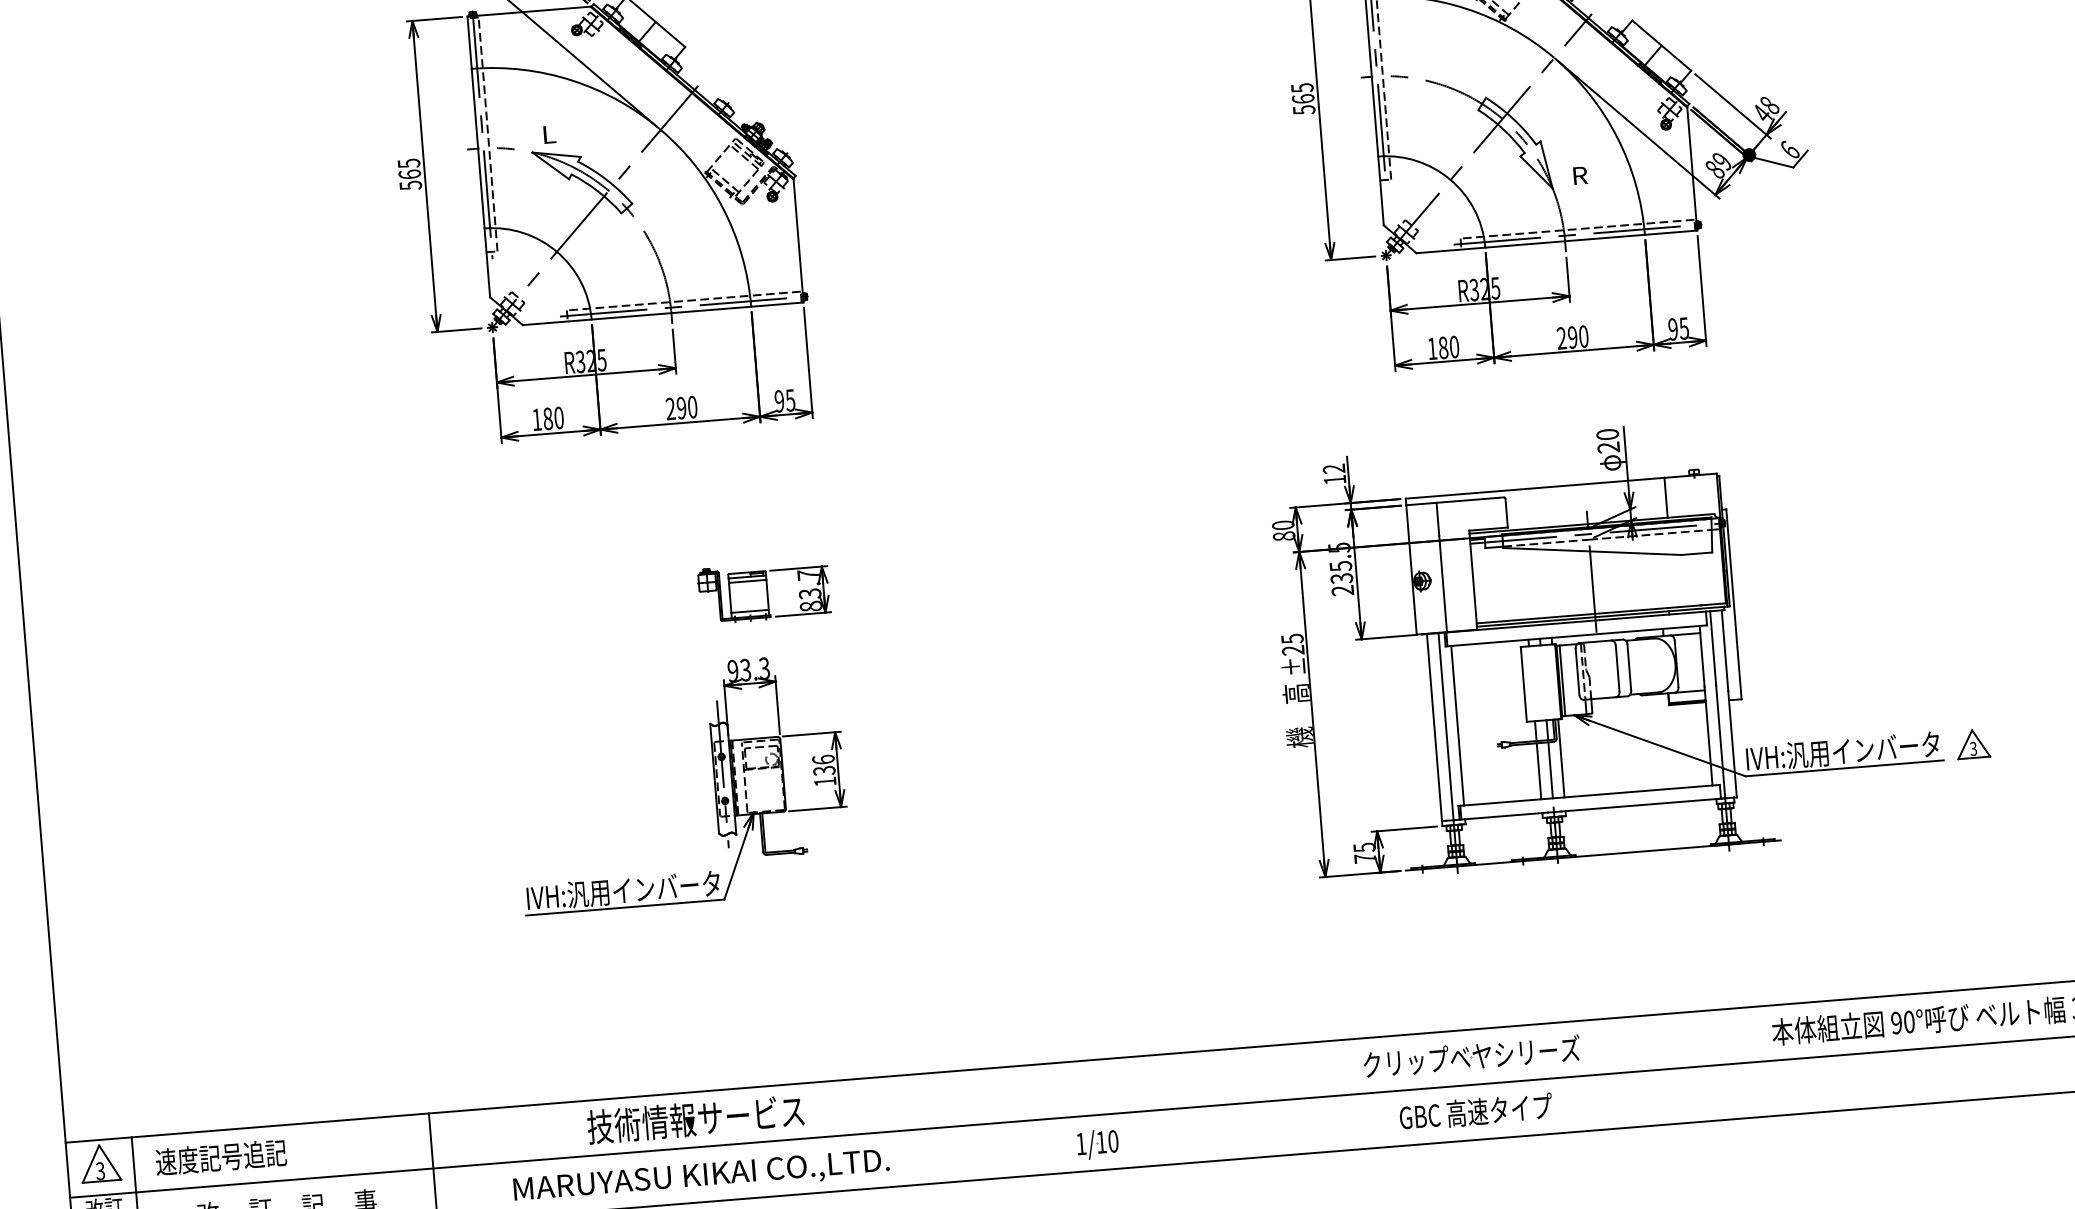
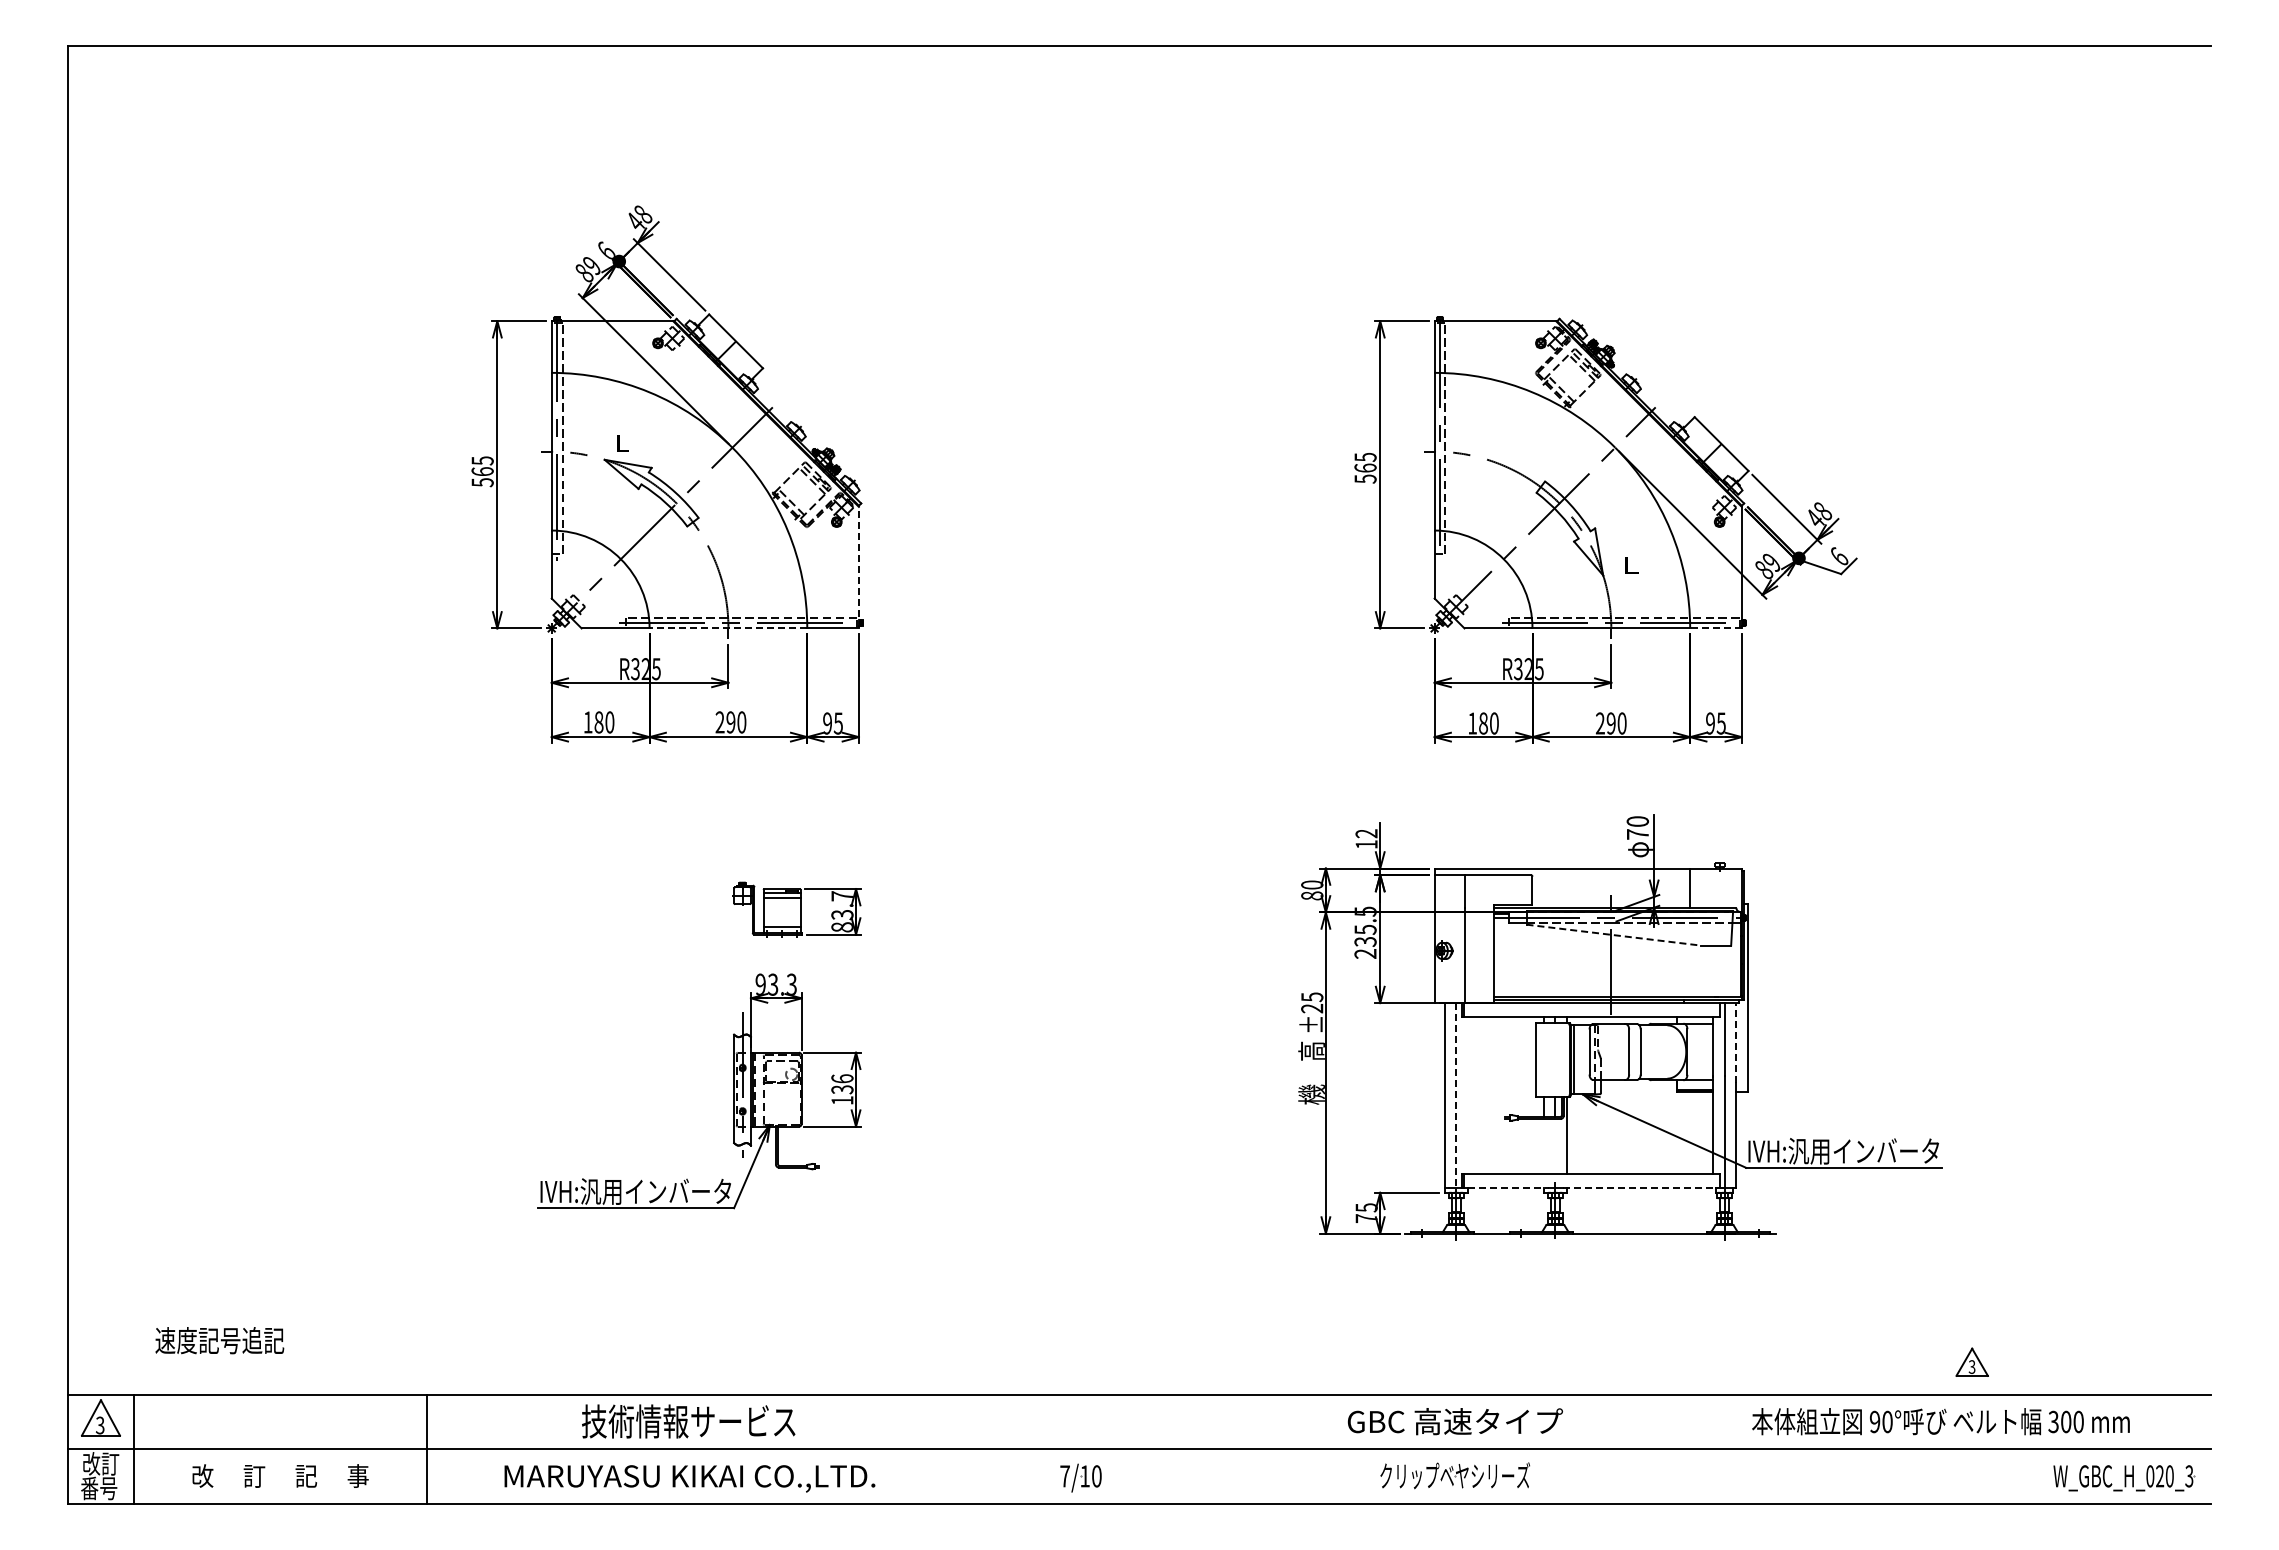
text: (1580, 174) -> (1631, 564), R -> L
line: (1670, 232) -> (1715, 628), solid -> dashed
line: (798, 239) -> (858, 566), solid -> dashed
line: (671, 313) -> (728, 628), solid -> dashed
text: (1608, 447) -> (1637, 834), 20 -> 70
line: (1592, 551) -> (1613, 935), solid -> dashed
line: (1724, 651) -> (1735, 1043), solid -> dashed
line: (1457, 725) -> (1467, 1095), removed
line: (1446, 726) -> (1456, 1095), solid -> dashed
part: (1972, 743) -> (1971, 1361), moved
line: (1550, 770) -> (1555, 1146), removed
line: (1538, 771) -> (1543, 1146), removed
line: (1644, 804) -> (1644, 1187), solid -> dashed
line: (1506, 815) -> (1508, 1187), solid -> dashed
text: (1471, 1056) -> (1455, 1421), クリップベヤシリーズ -> GBC 高速タイプ
text: (1476, 1111) -> (1455, 1475), GBC 高速タイプ -> クリップベヤシリーズ
text: (1080, 1144) -> (1064, 1476), 1/10 -> 7/10
text: (220, 1157) -> (219, 1340), moved

